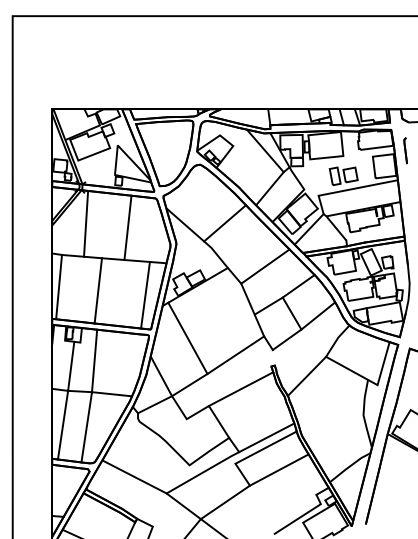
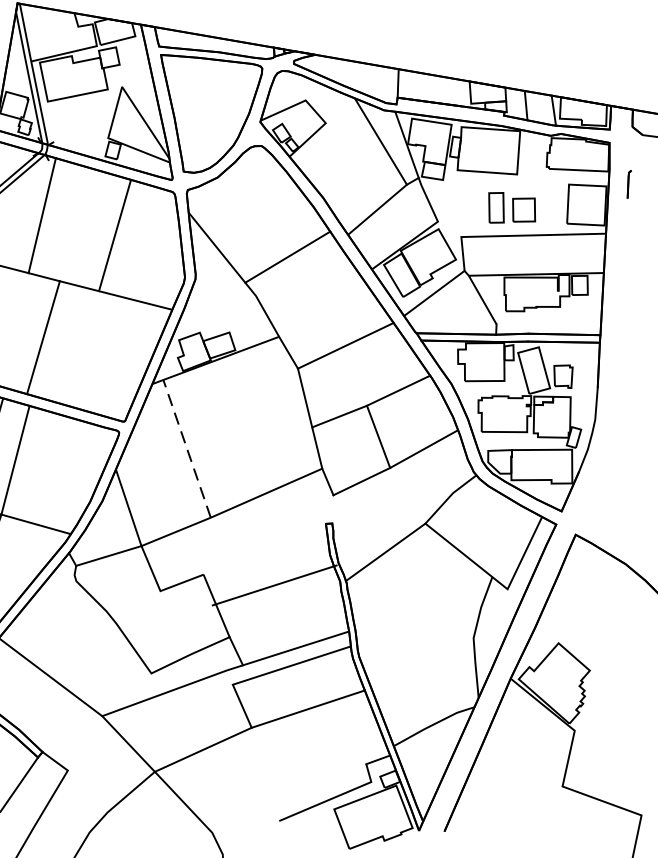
part: (405, 150) -> (628, 183), size x0.6
line: (145, 294) -> (125, 358), removed
line: (187, 338) -> (186, 448), solid -> dashed
line: (240, 389) -> (273, 585), moved

